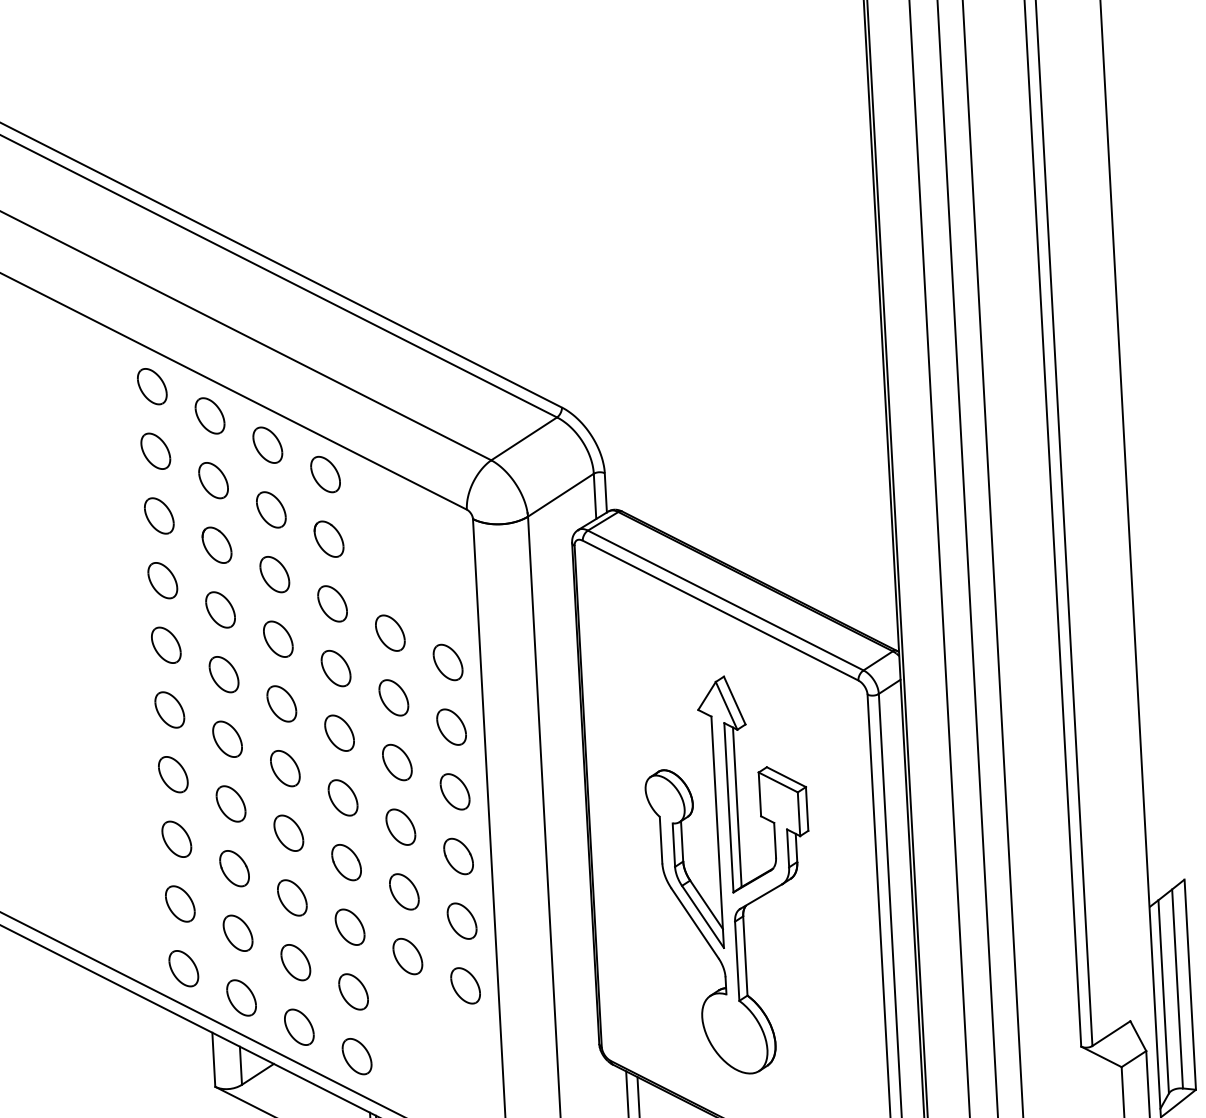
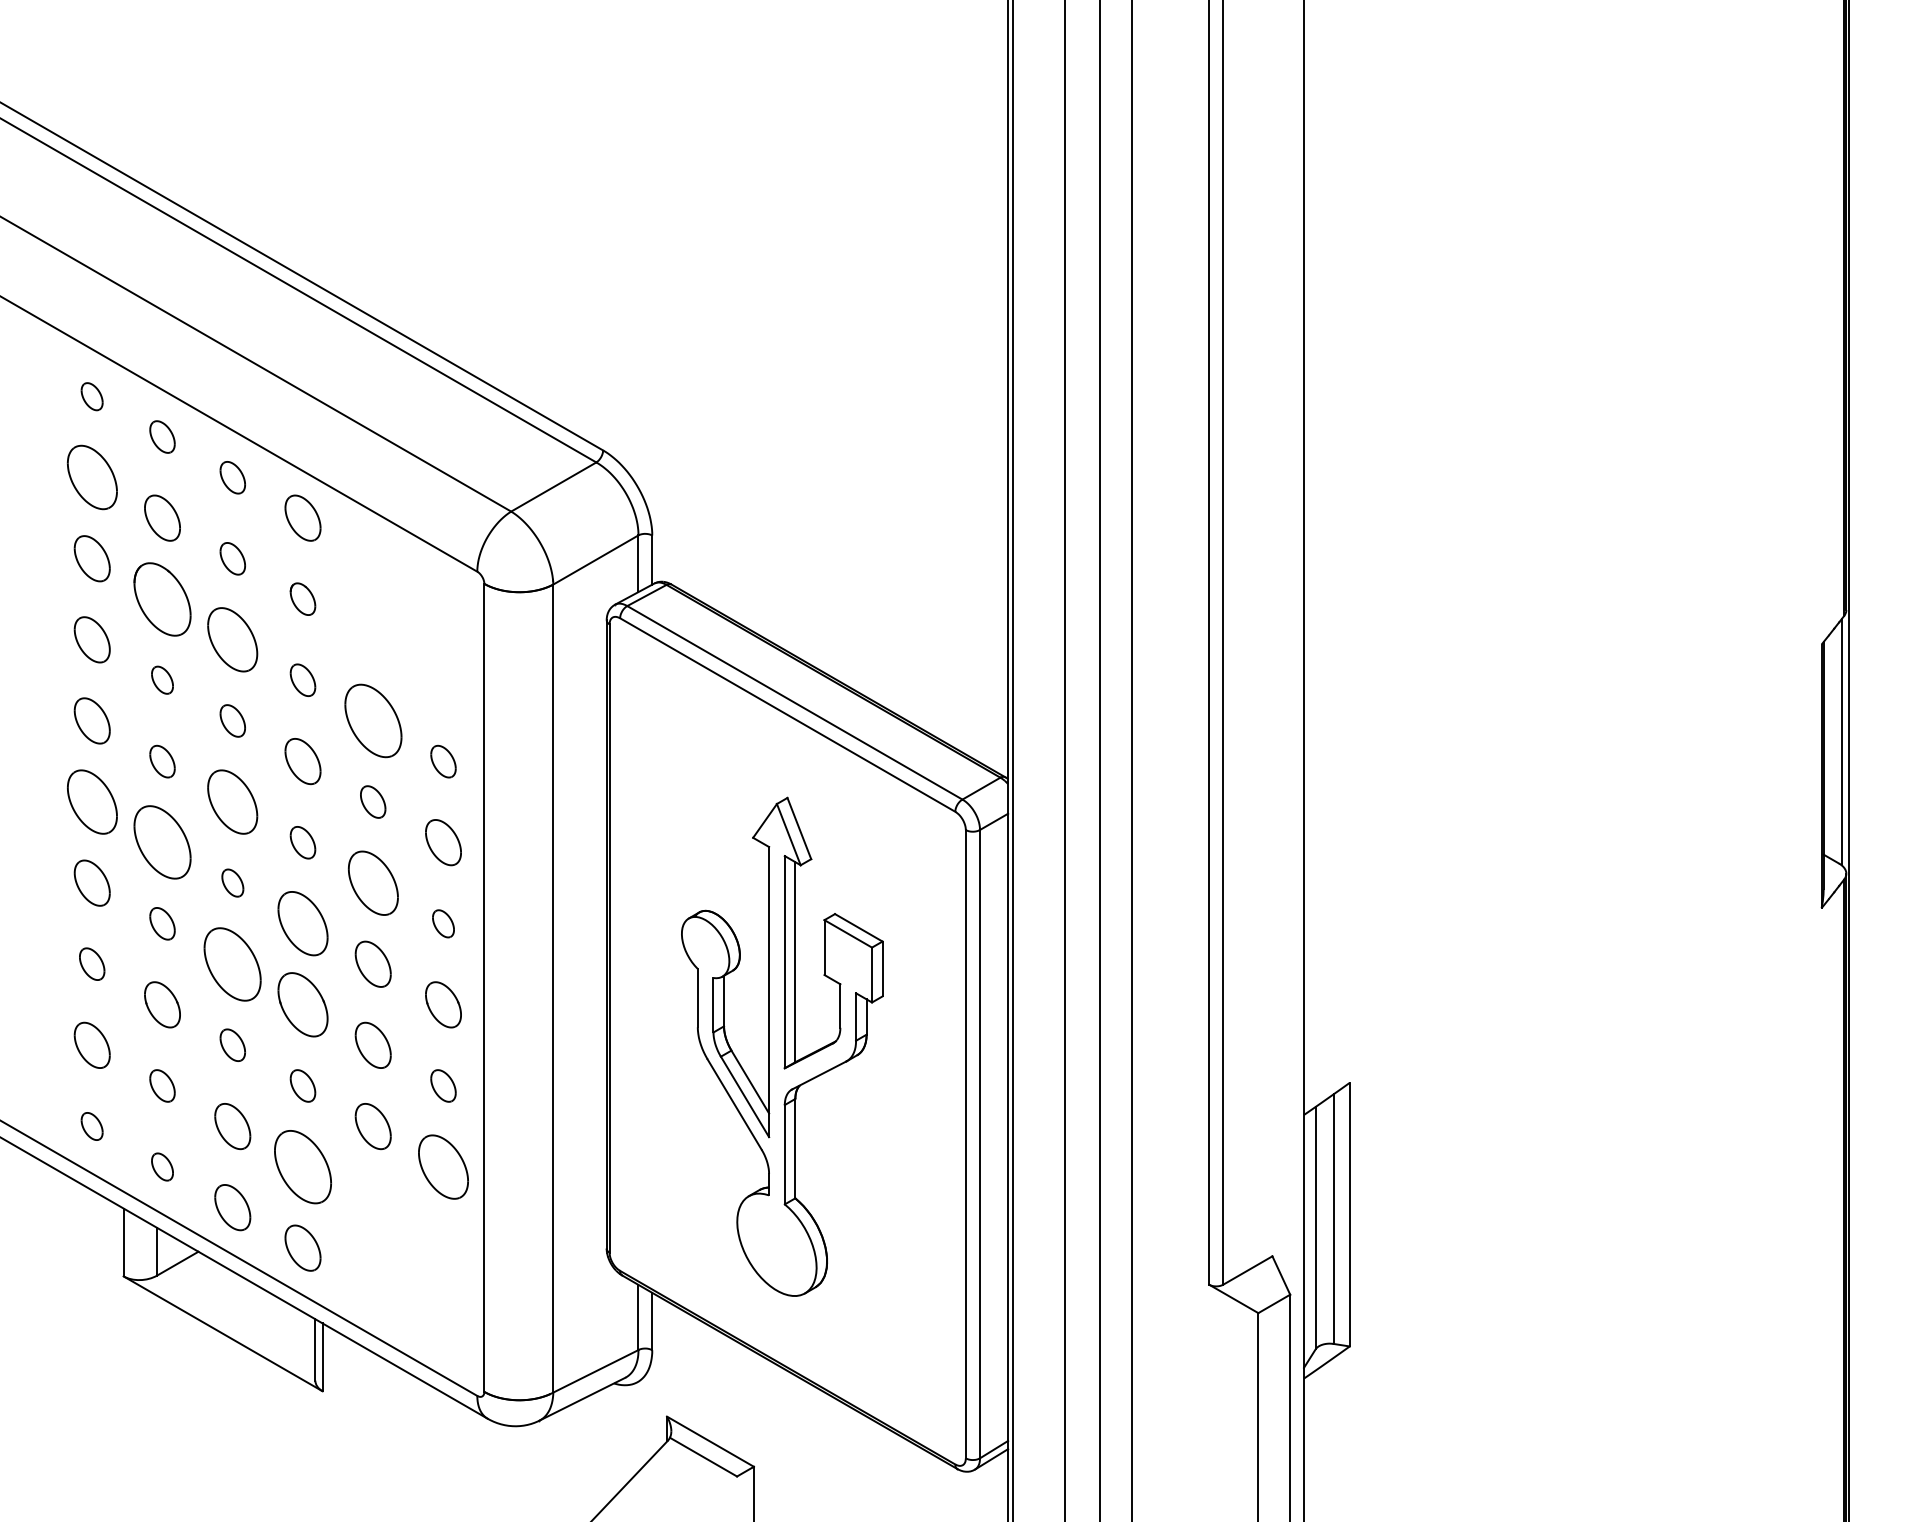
part: (151, 386) -> (91, 396), size x0.6
part: (210, 415) -> (162, 436), size x0.7
part: (267, 445) -> (232, 477), size x0.7
part: (155, 451) -> (91, 477), size x1.4
part: (271, 509) -> (232, 558), size x0.7
part: (328, 538) -> (302, 598), size x0.7
part: (217, 544) -> (162, 598), size x1.6
part: (274, 574) -> (232, 639), size x1.4
part: (332, 603) -> (302, 679), size x0.7
part: (220, 609) -> (162, 679), size x0.6
part: (389, 632) -> (372, 720), size x1.6
part: (278, 638) -> (232, 720), size x0.7
part: (448, 662) -> (443, 761), size x0.7
part: (224, 674) -> (162, 761), size x0.7
part: (393, 697) -> (372, 801), size x0.7
part: (281, 703) -> (232, 801), size x1.4
part: (169, 709) -> (91, 801), size x1.4
part: (339, 733) -> (302, 842), size x0.7
part: (227, 739) -> (162, 842), size x1.6
part: (396, 762) -> (372, 882), size x1.4
part: (285, 768) -> (232, 882), size x0.6
part: (455, 791) -> (443, 923), size x0.6
part: (342, 797) -> (302, 923), size x1.4
part: (231, 803) -> (162, 923), size x0.7
part: (288, 832) -> (232, 963), size x1.6
part: (176, 838) -> (91, 963), size x0.7
part: (346, 862) -> (302, 1004), size x1.4
part: (292, 897) -> (232, 1044), size x0.7
part: (462, 920) -> (443, 1085), size x0.7
part: (349, 926) -> (302, 1085), size x0.7
part: (238, 932) -> (162, 1085), size x0.7
part: (183, 968) -> (91, 1126), size x0.6
part: (465, 985) -> (443, 1166), size x1.4
part: (353, 991) -> (302, 1166), size x1.6
part: (241, 997) -> (162, 1166), size x0.6

